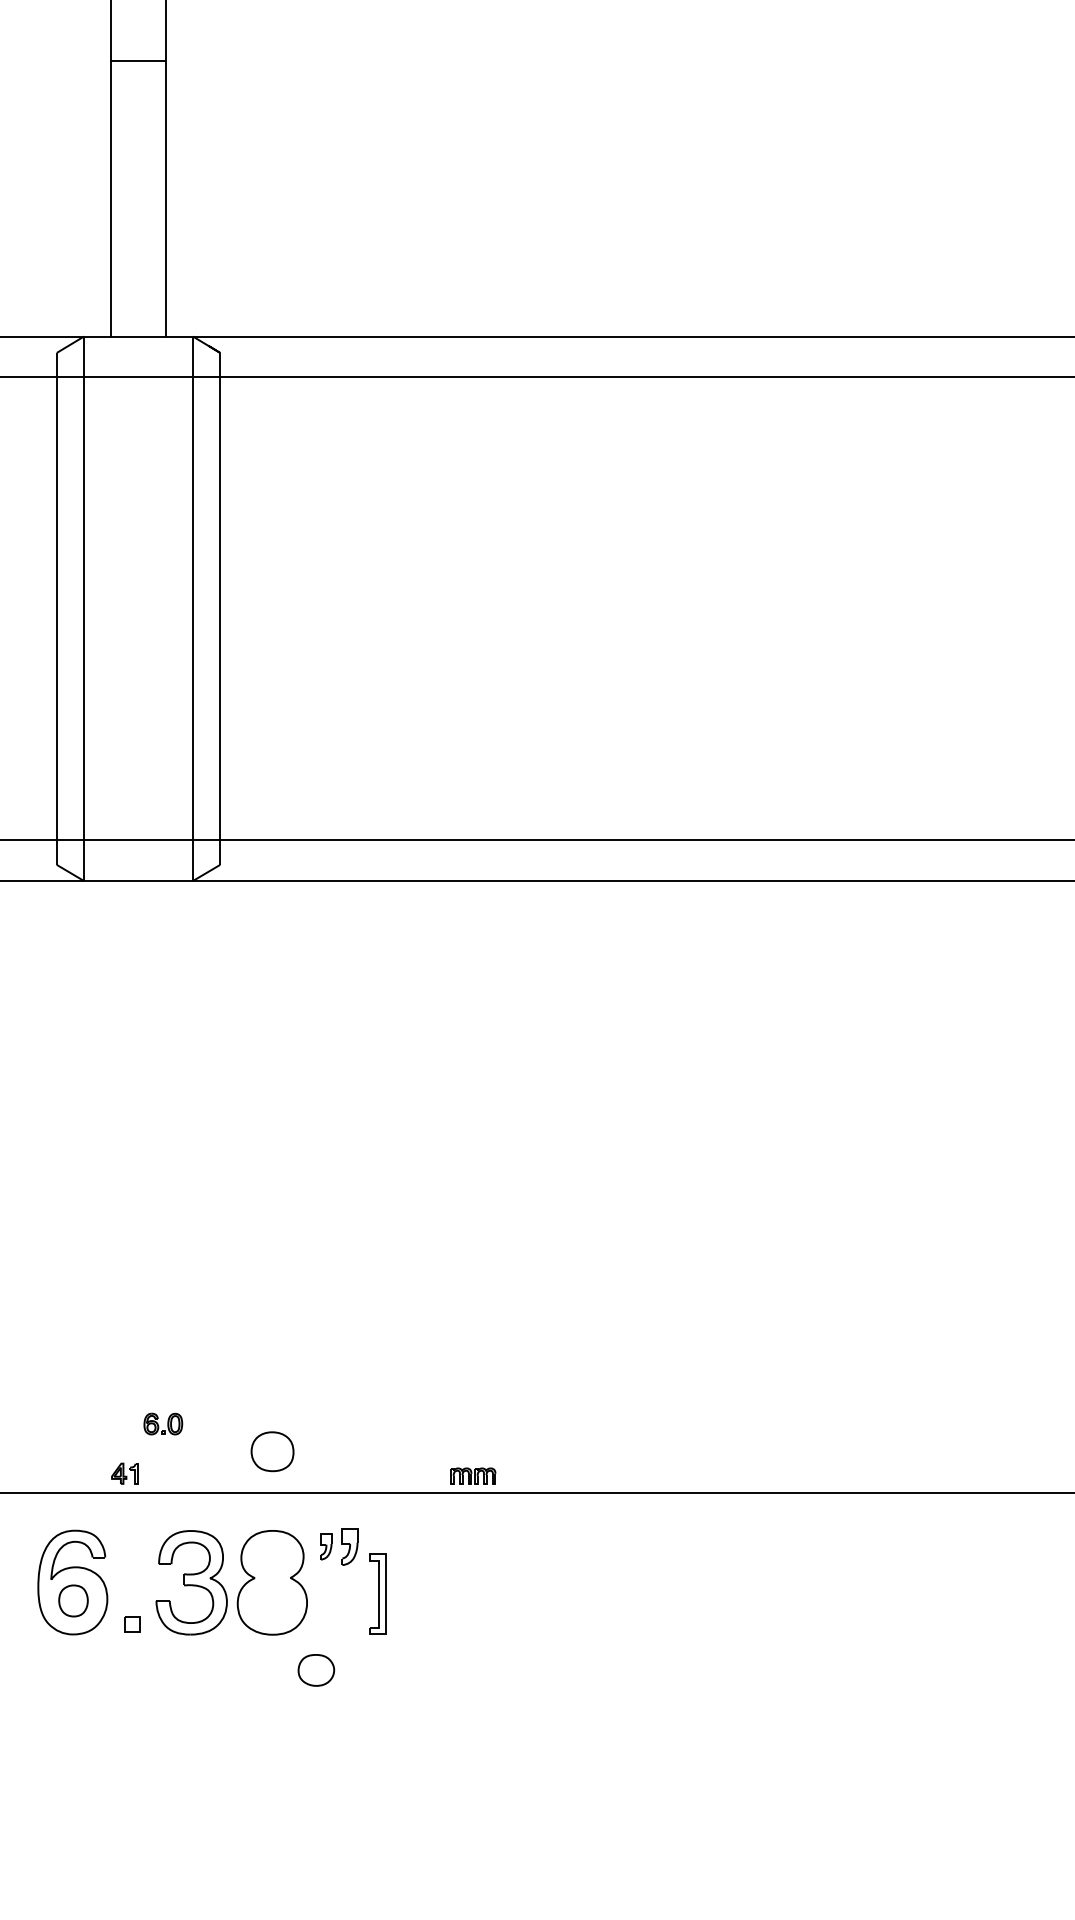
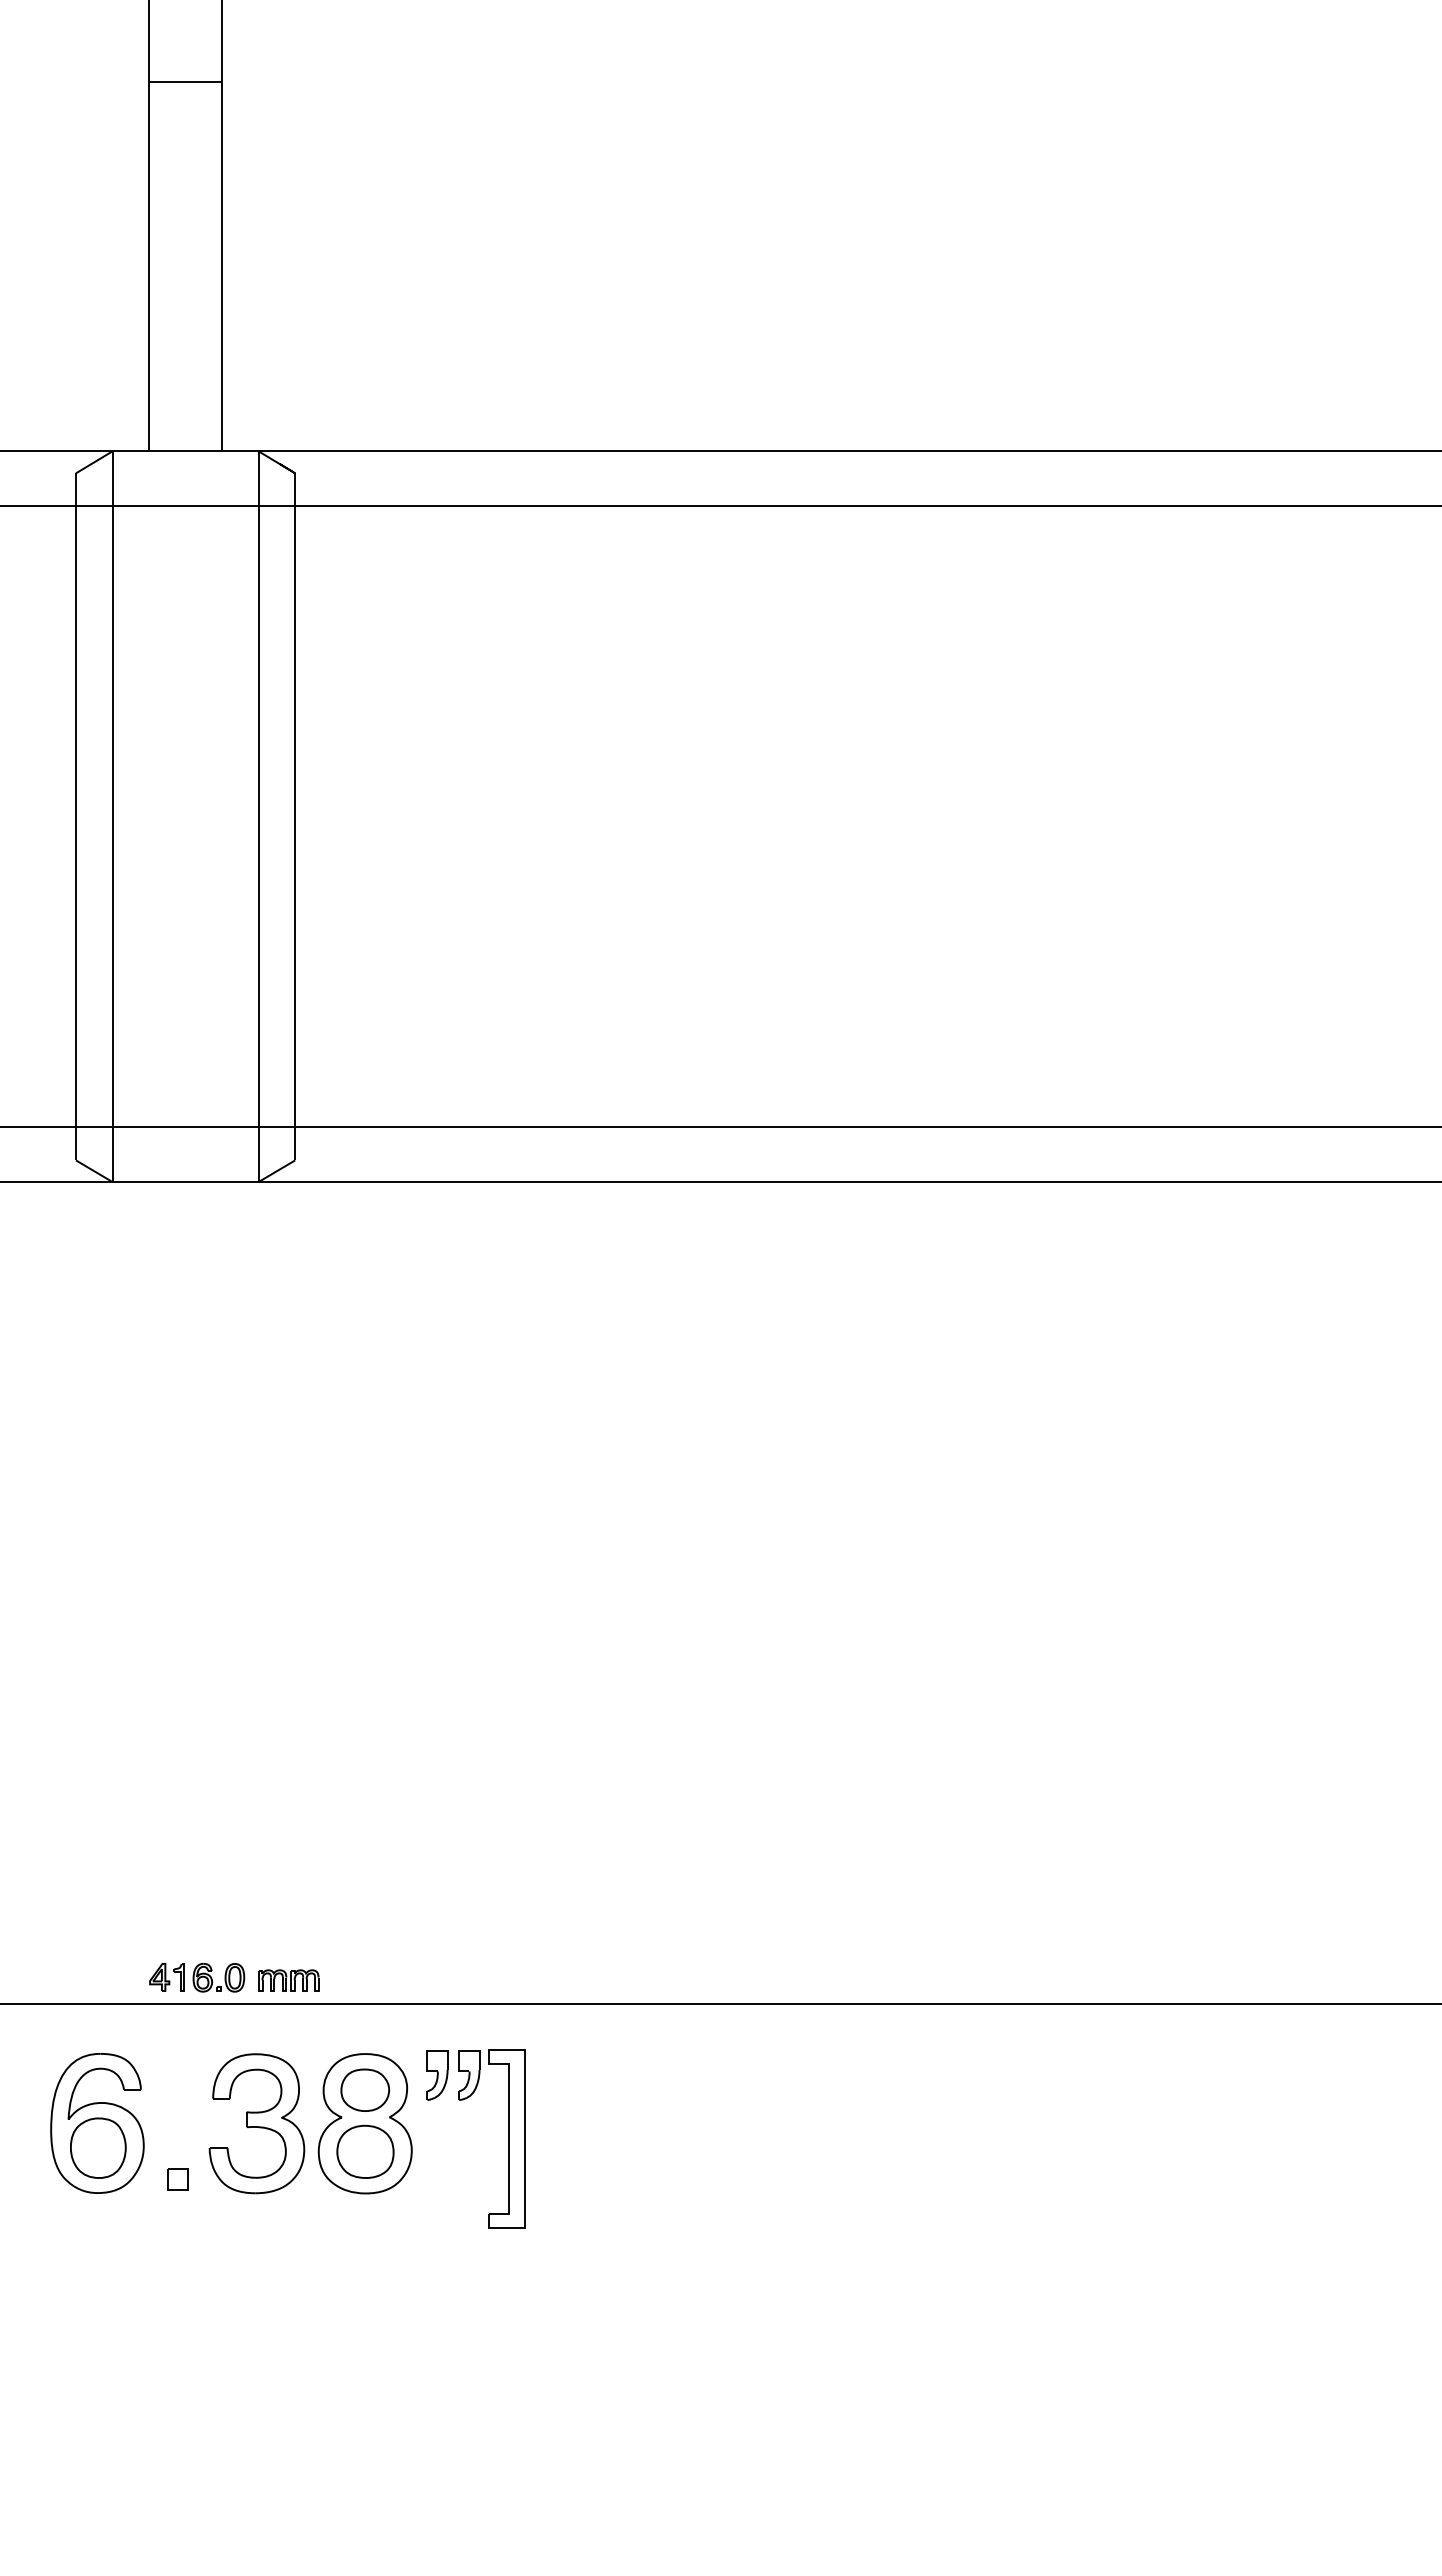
part: (163, 1423) -> (218, 1977), moved
part: (272, 1451) -> (365, 2151), moved
part: (473, 1476) -> (288, 1980), moved
part: (326, 1546) -> (437, 2075), size x1.43
part: (377, 1593) -> (506, 2138), size x1.67
part: (73, 1600) -> (98, 2147), size x1.43
part: (316, 1669) -> (365, 2089), moved

